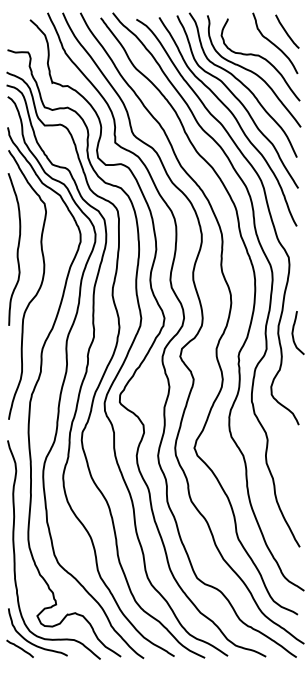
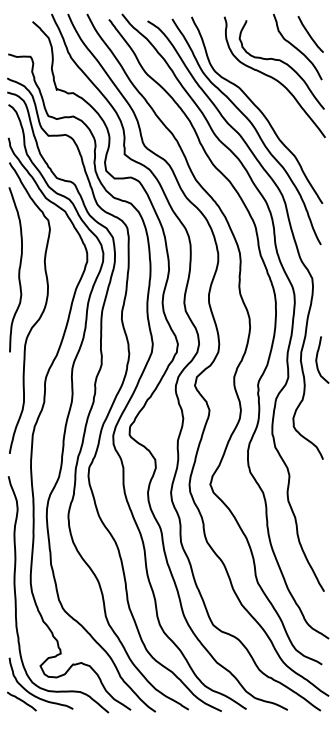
curve: (242, 84) -> (262, 91), removed

